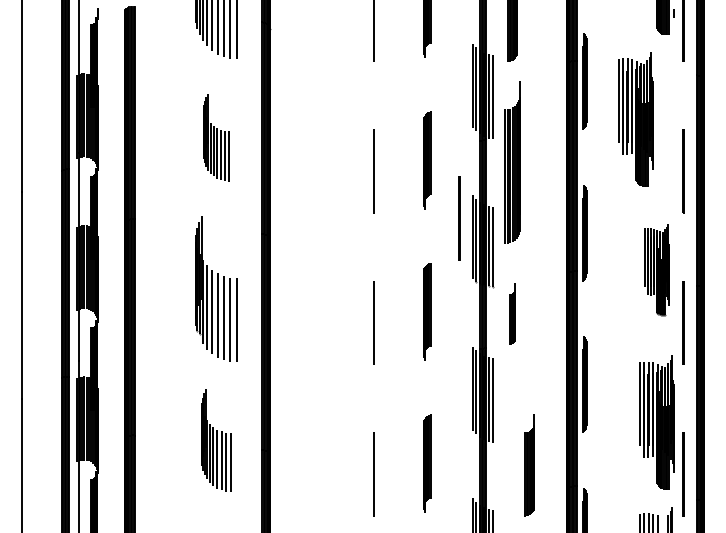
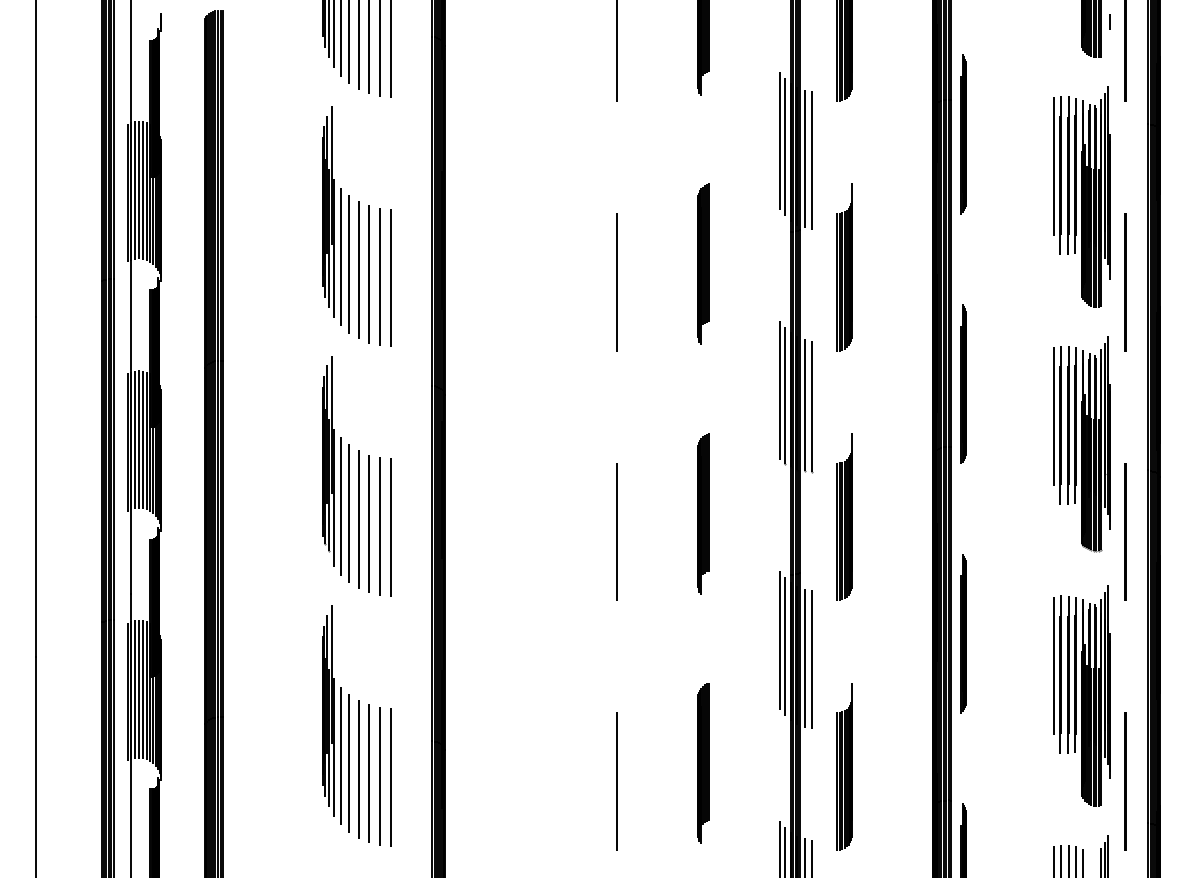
part: (635, 119) -> (1081, 196), moved
part: (216, 137) -> (356, 226), size x1.67
part: (512, 162) -> (844, 267), size x0.62
line: (459, 218) -> (756, 359), removed
part: (656, 269) -> (1081, 443), size x1.43
part: (512, 313) -> (844, 516), size x1.67
part: (216, 440) -> (356, 725), size x1.43
part: (529, 465) -> (844, 766), moved

